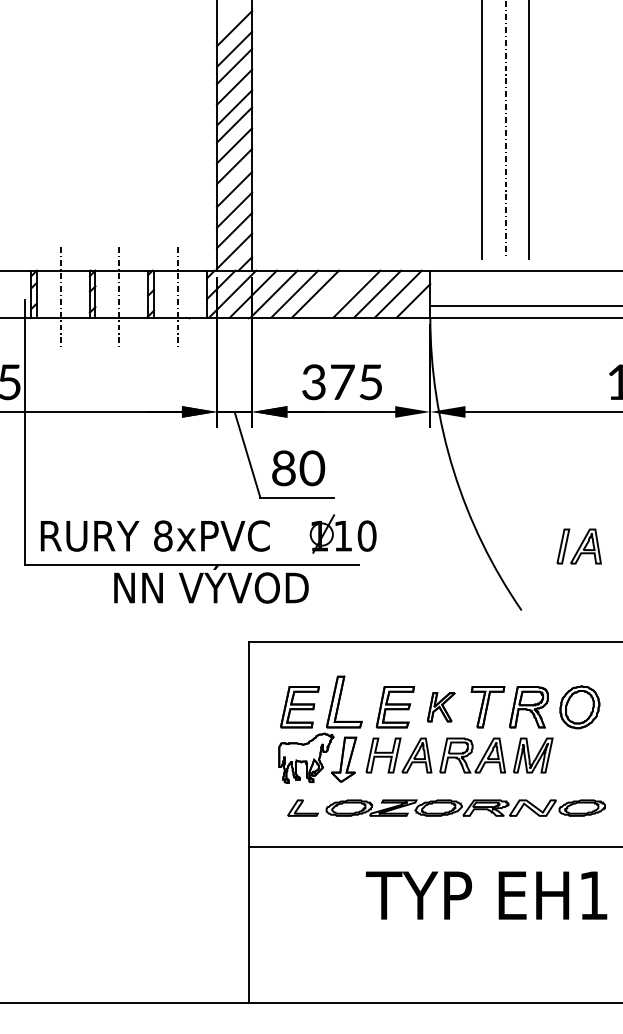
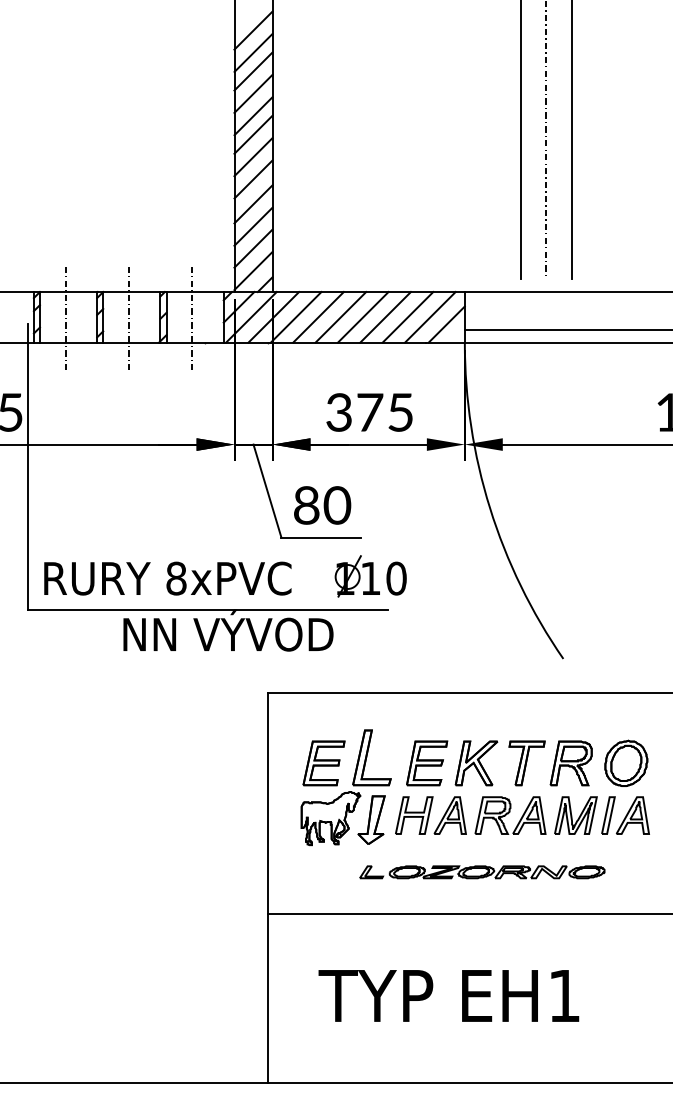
line: (335, 293) -> (362, 316), added
part: (578, 546) -> (624, 815), moved
part: (441, 707) -> (476, 763), size x1.43
part: (446, 807) -> (482, 871), size x0.71
text: (486, 895) -> (448, 995), moved

